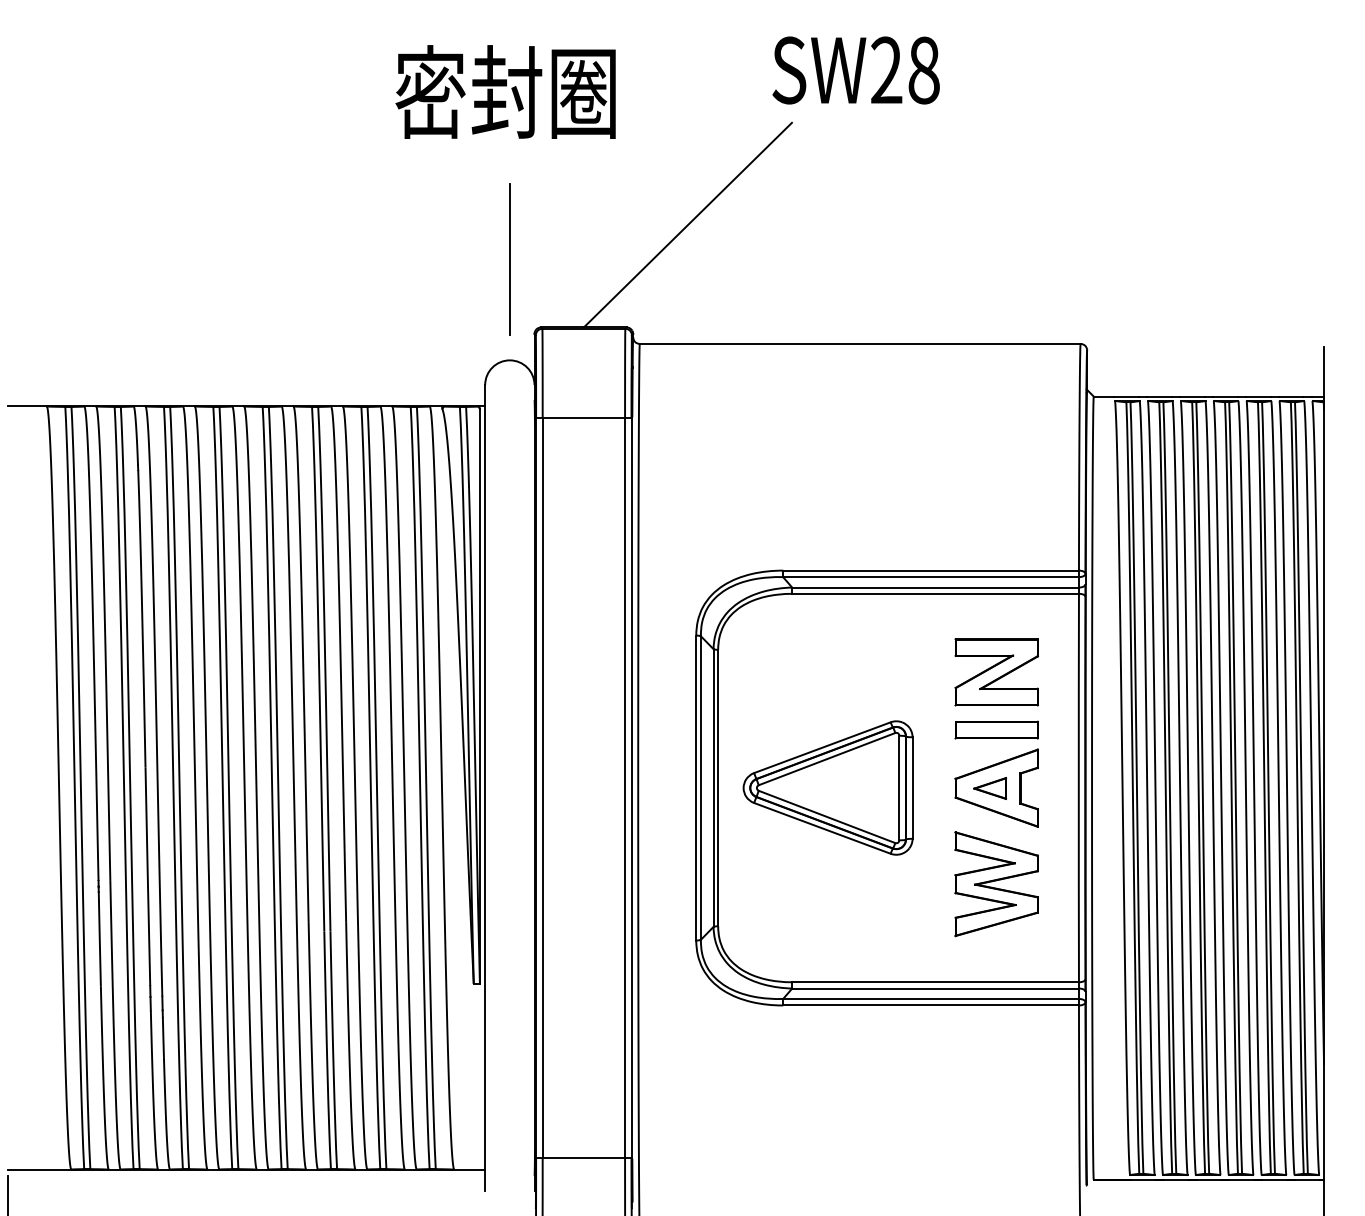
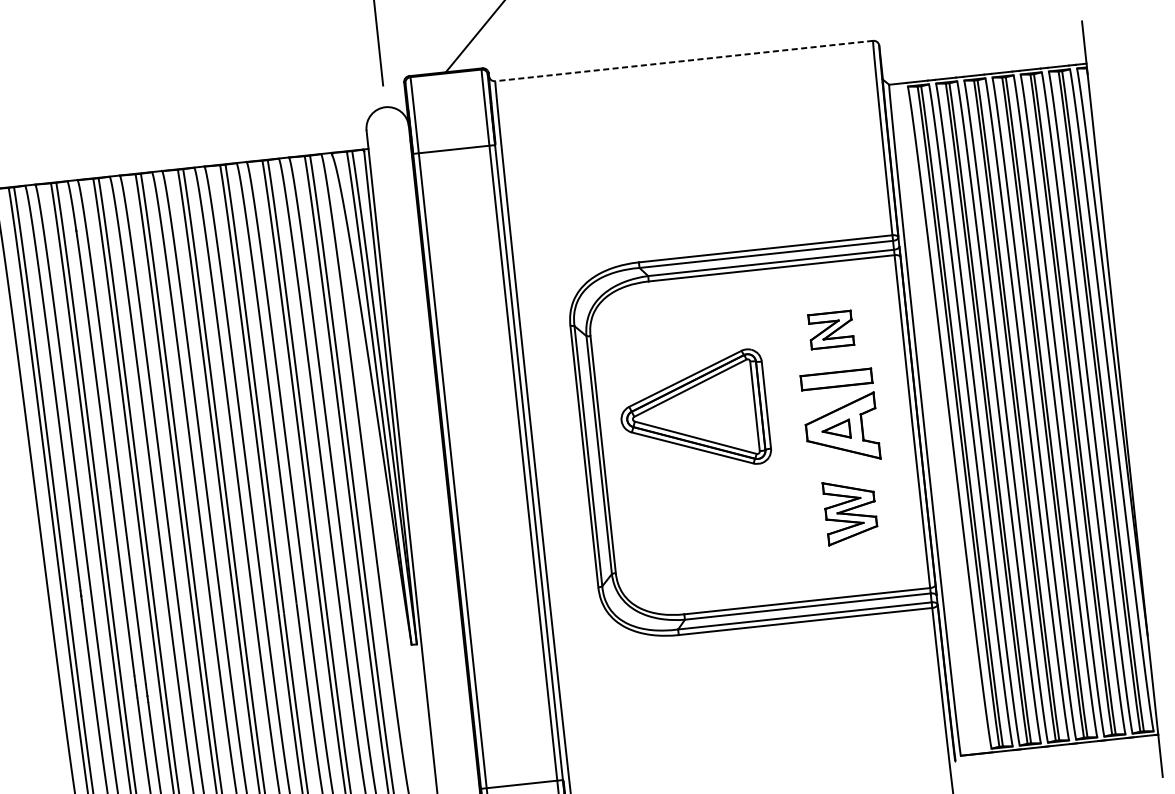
line: (859, 343) -> (683, 60), solid -> dashed
part: (996, 672) -> (831, 330), size x0.6
part: (827, 787) -> (693, 412), moved
part: (996, 884) -> (850, 511), size x0.7

